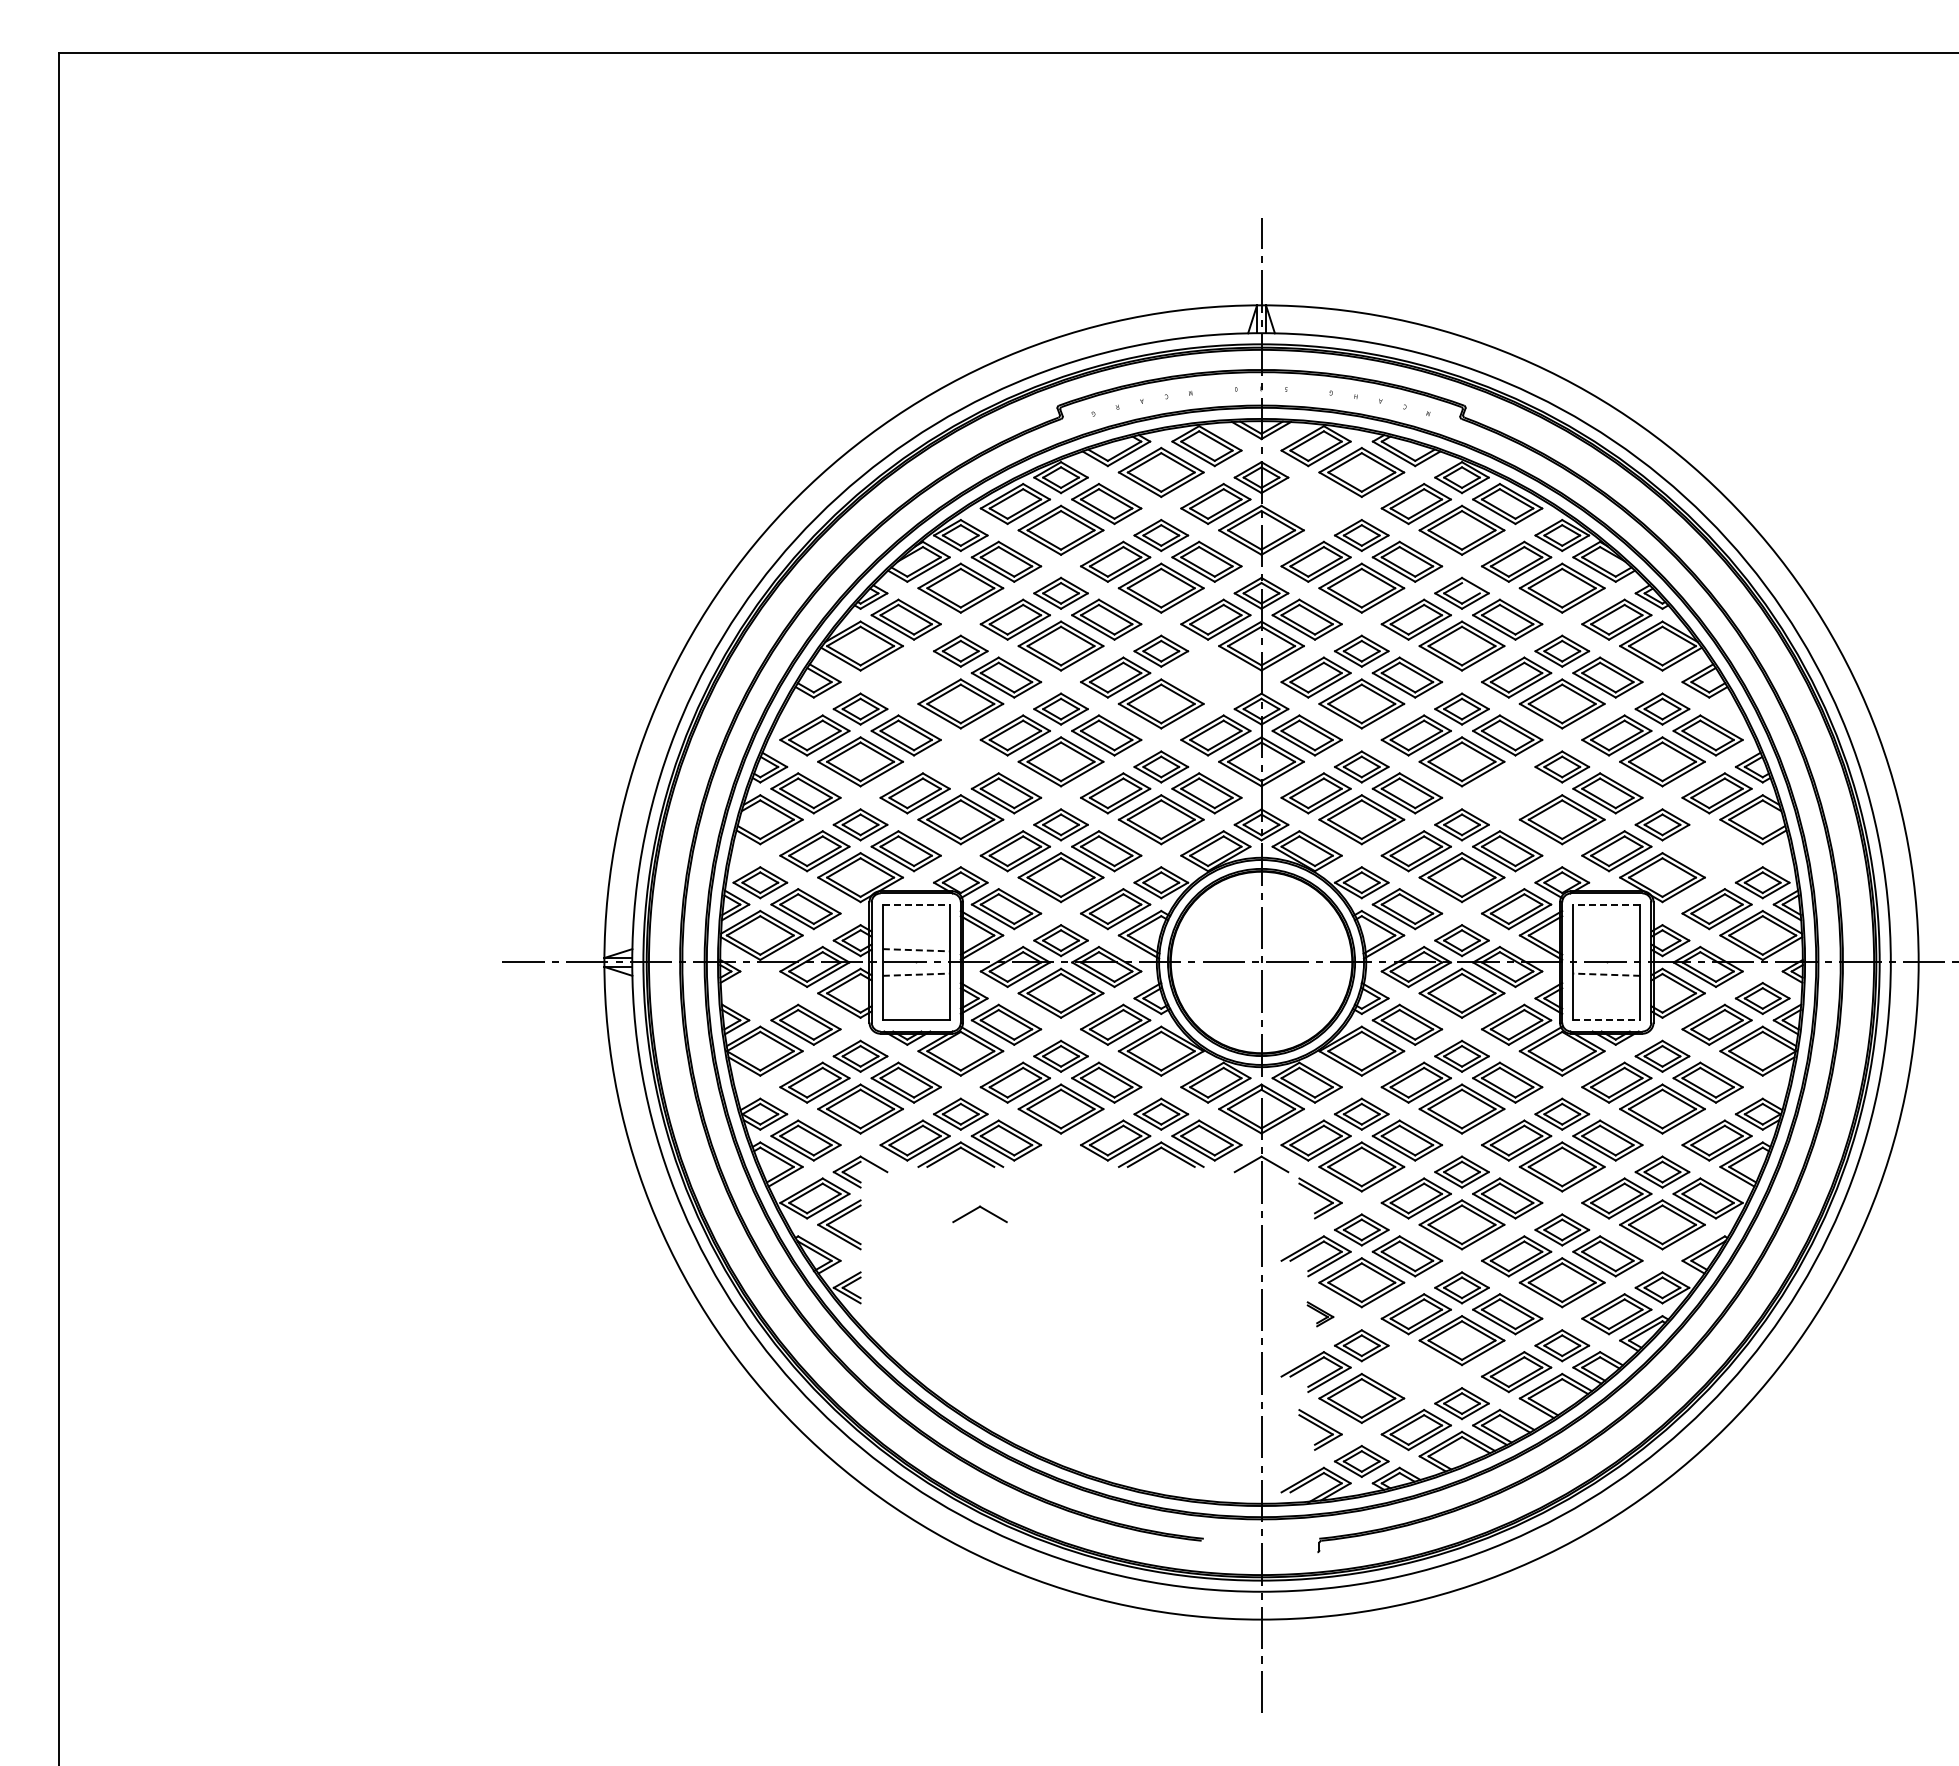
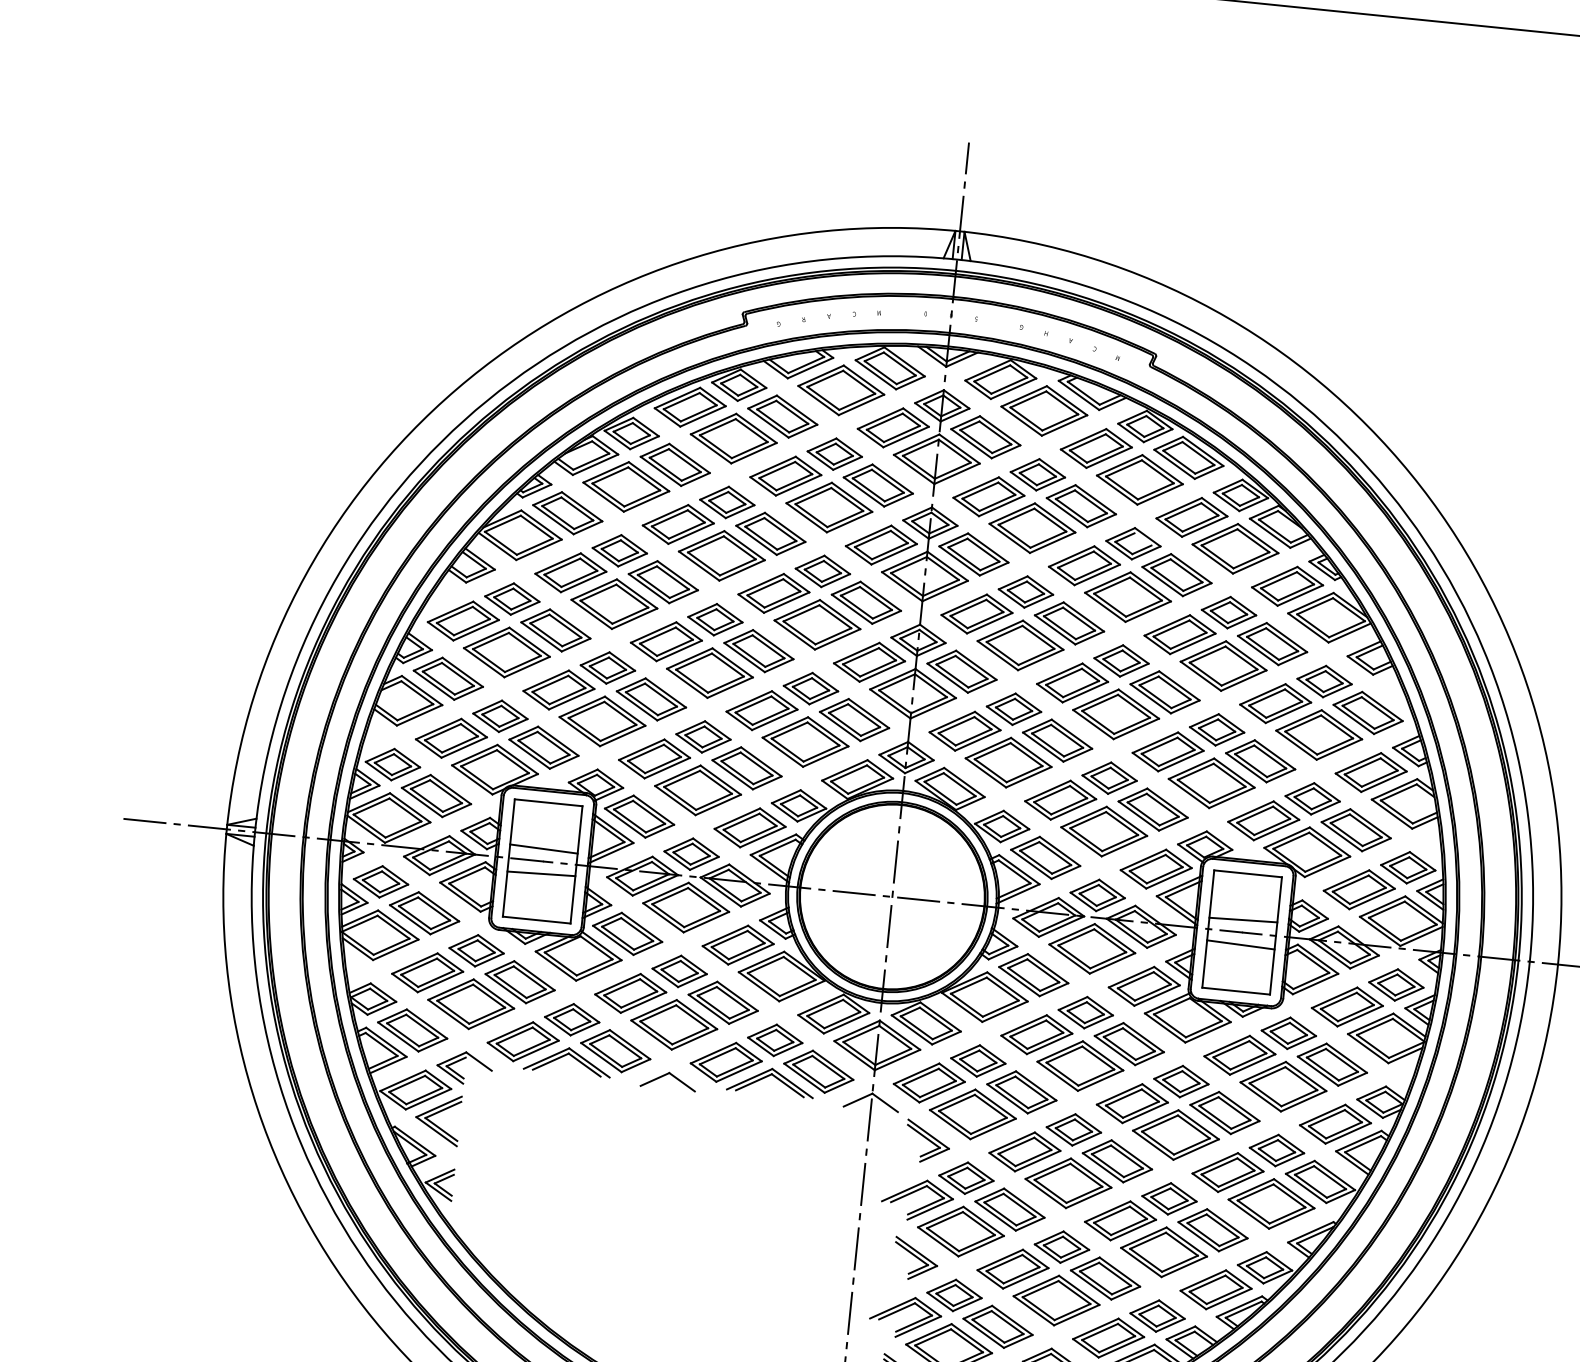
part: (1306, 503) -> (985, 436), added
part: (914, 677) -> (570, 572), added
part: (1206, 677) -> (865, 602), added
part: (960, 766) -> (607, 667), added
part: (1516, 793) -> (1168, 752), added
part: (1707, 851) -> (1355, 830), added
line: (916, 904) -> (548, 802), dashed -> solid
line: (1606, 904) -> (1247, 873), dashed -> solid
line: (916, 950) -> (544, 849), dashed -> solid
line: (1606, 950) -> (1243, 920), added
line: (916, 974) -> (541, 873), dashed -> solid
line: (1606, 974) -> (1240, 944), dashed -> solid
part: (760, 997) -> (381, 880), added
line: (1607, 1020) -> (1236, 991), dashed -> solid
part: (979, 1214) -> (667, 1080), moved
part: (1320, 1314) -> (915, 1259), size x1.67
part: (1407, 1372) -> (998, 1327), added

